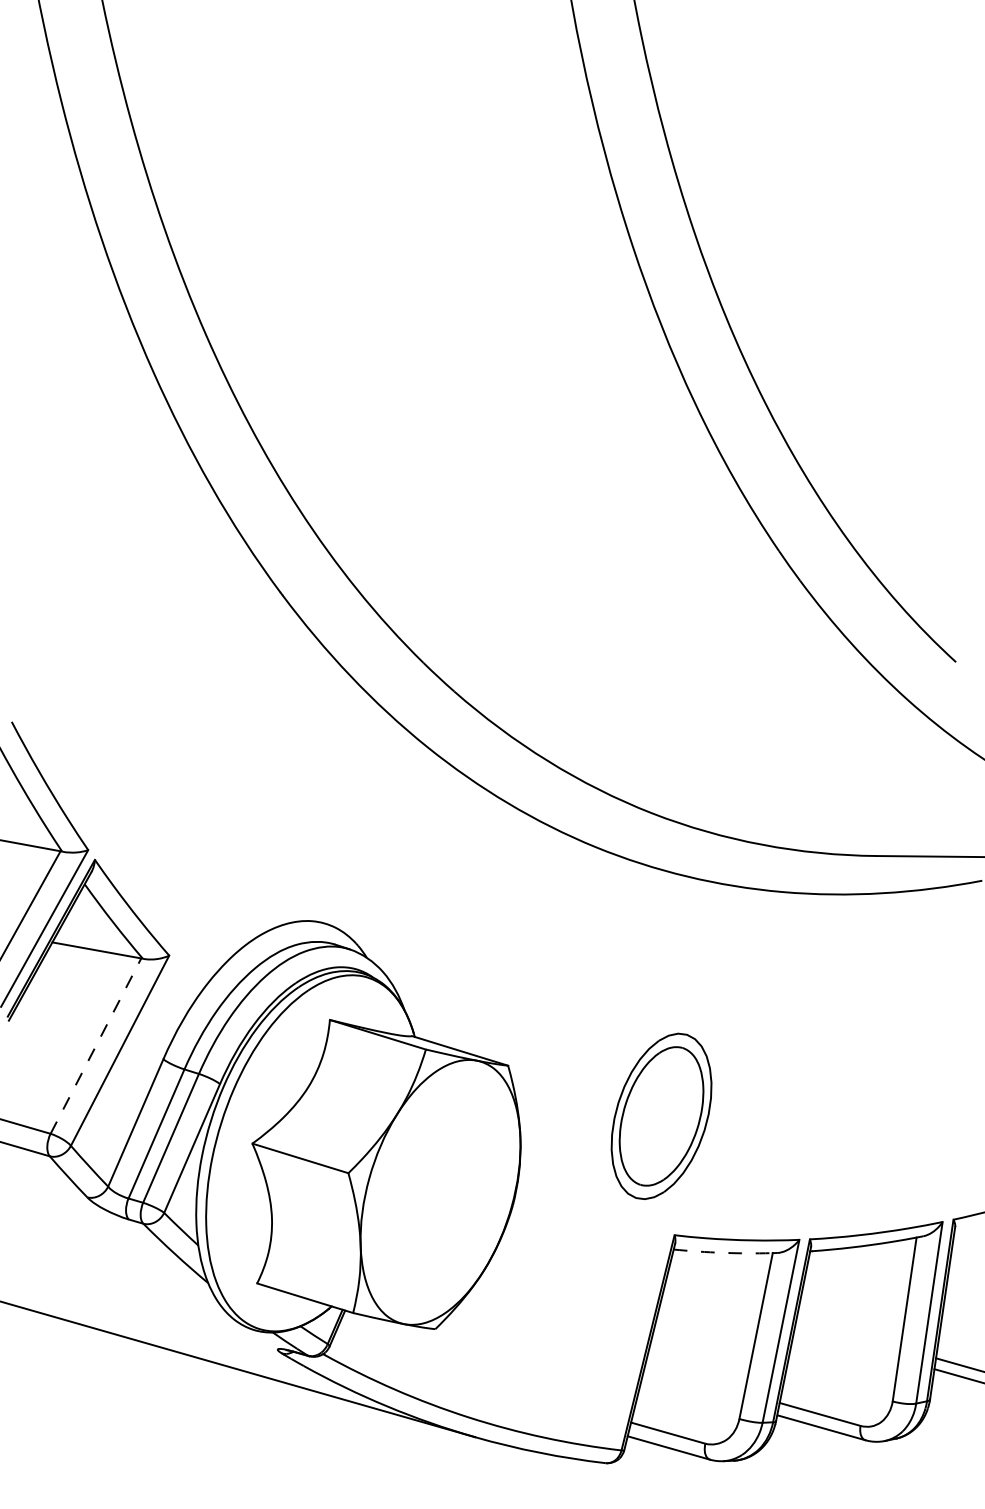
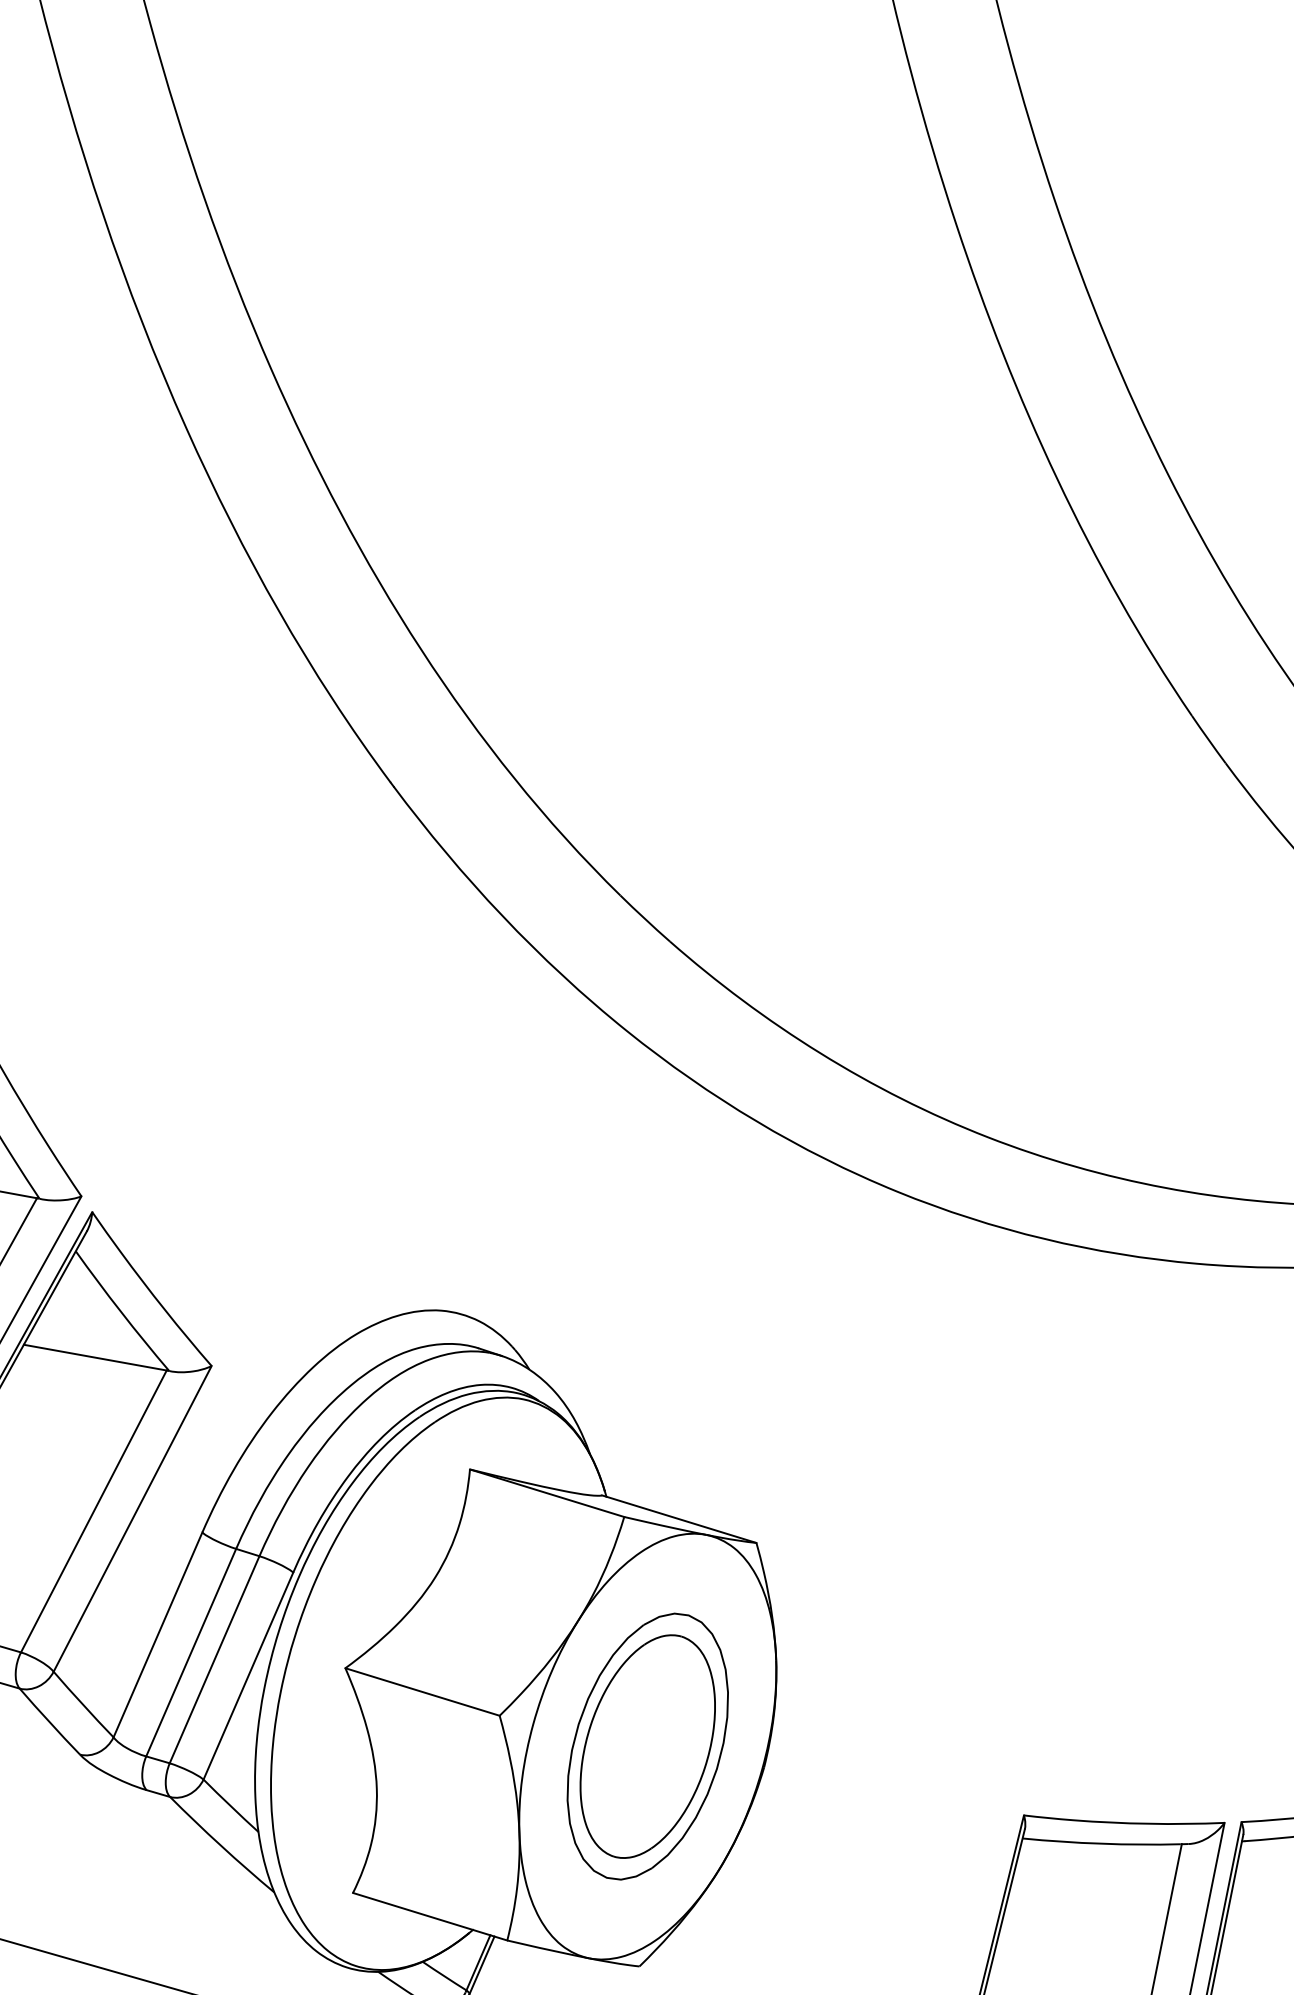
line: (95, 1046) -> (93, 1512), dashed -> solid
part: (661, 1115) -> (647, 1745), moved
arc: (722, 1252) -> (1100, 1843), dashed -> solid

